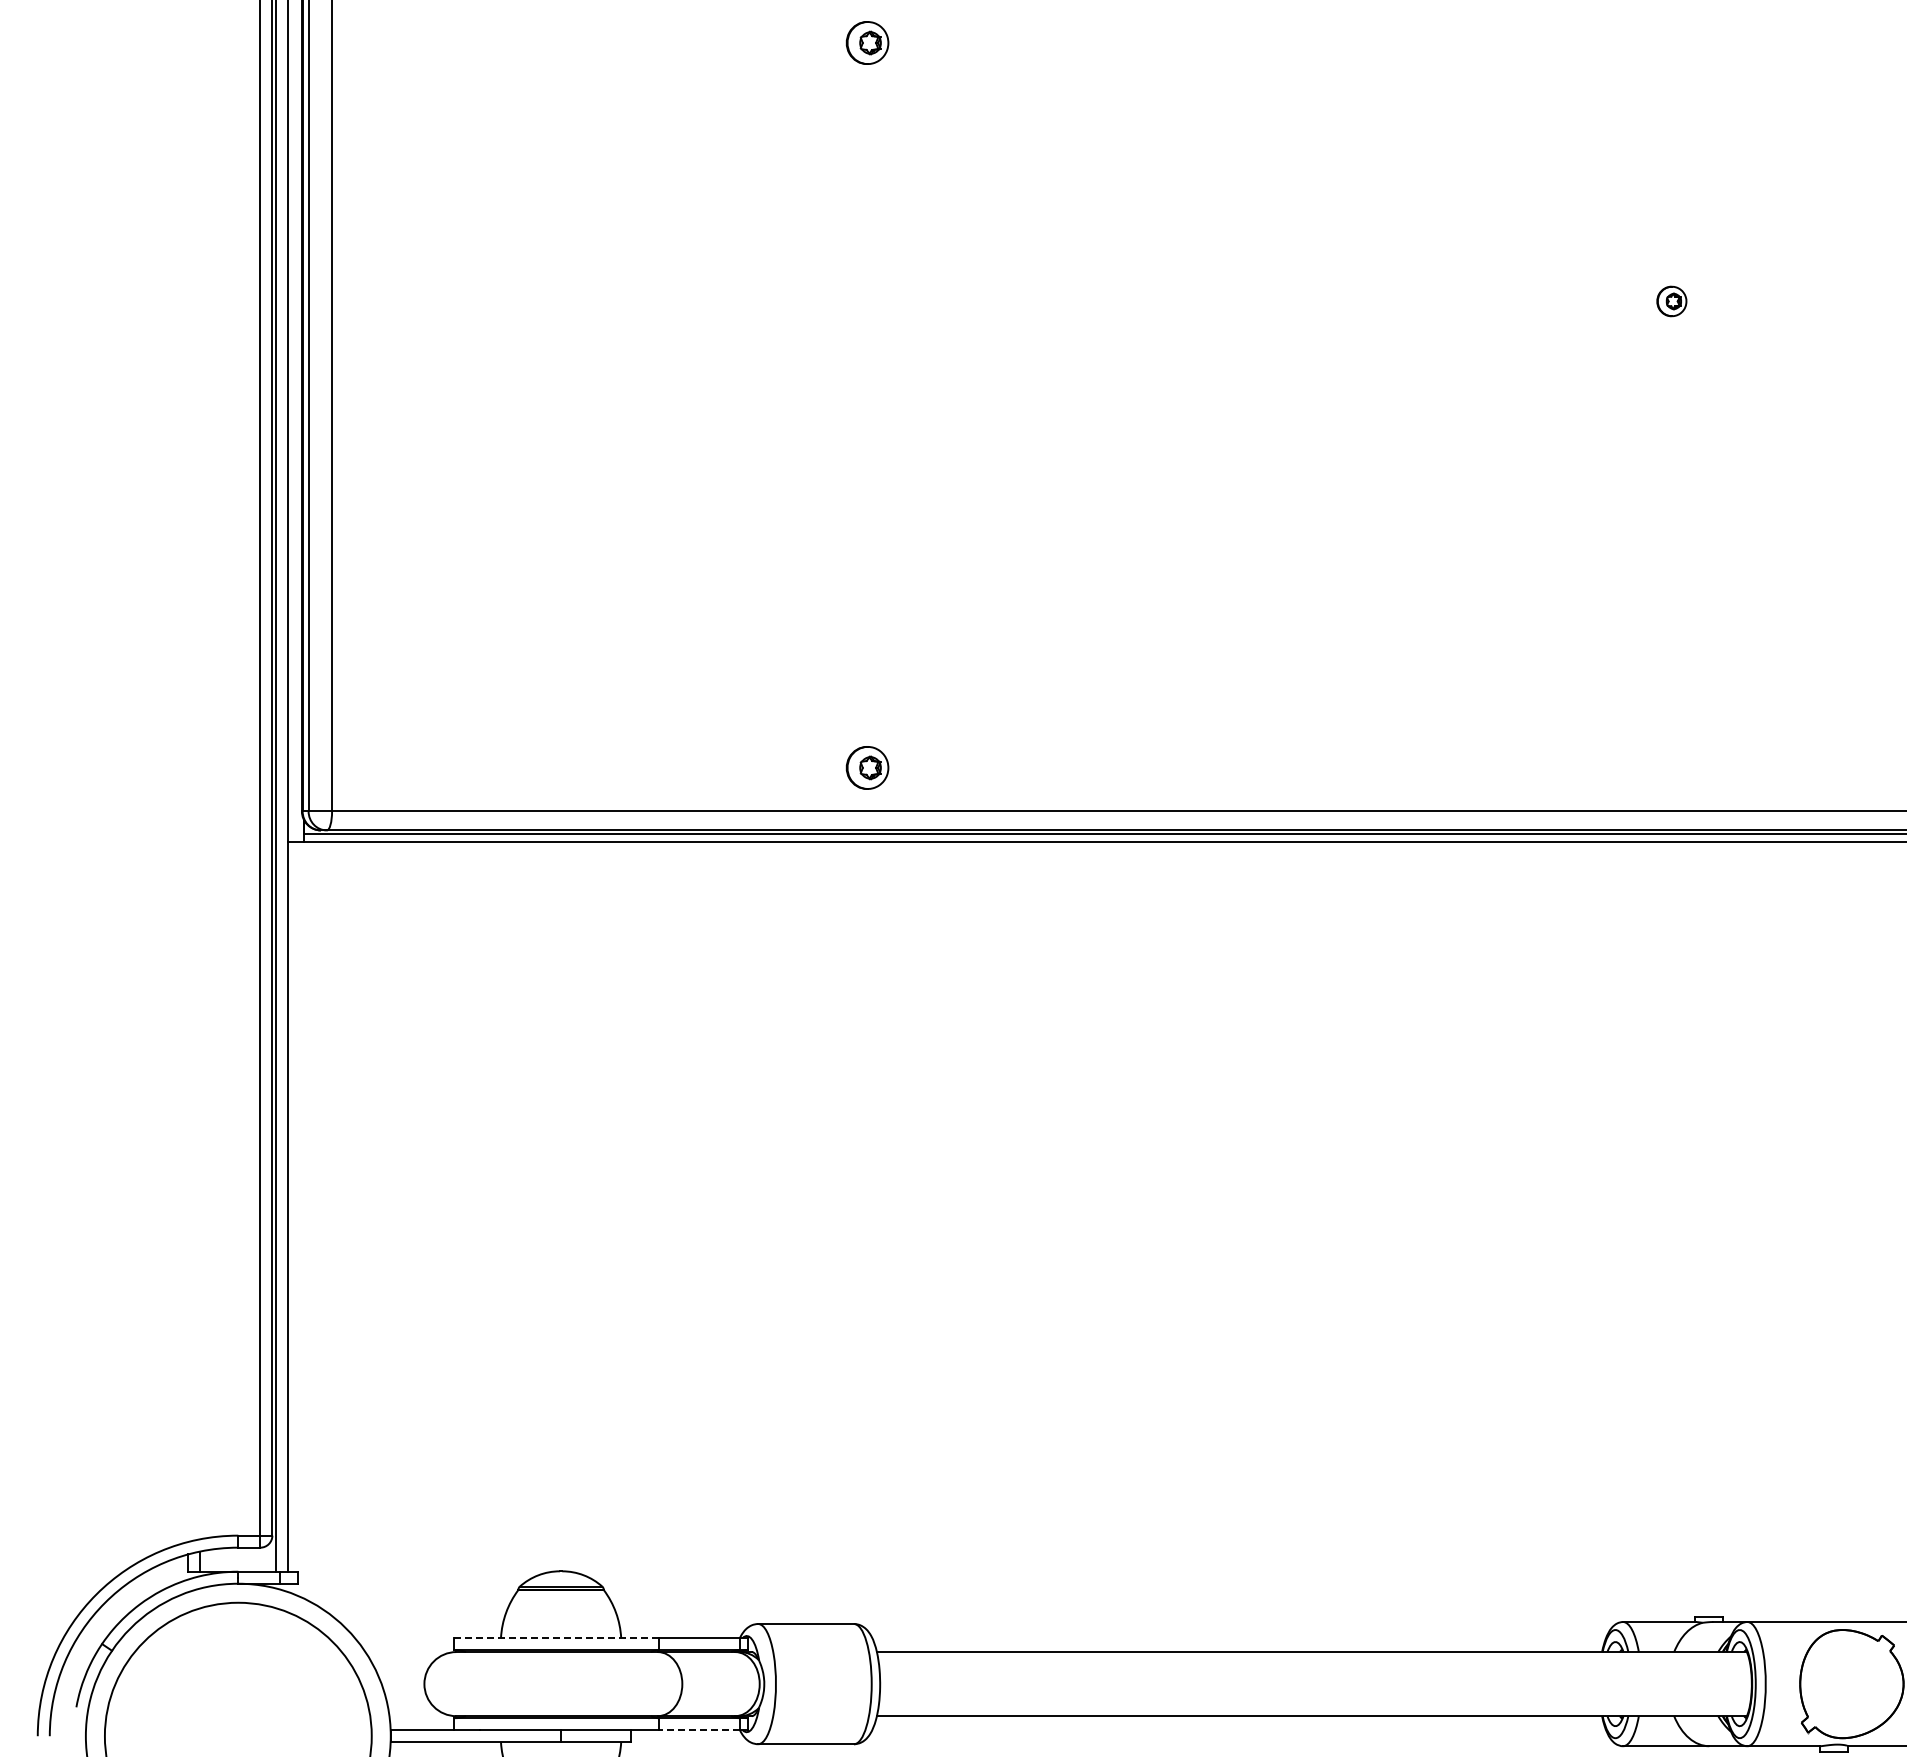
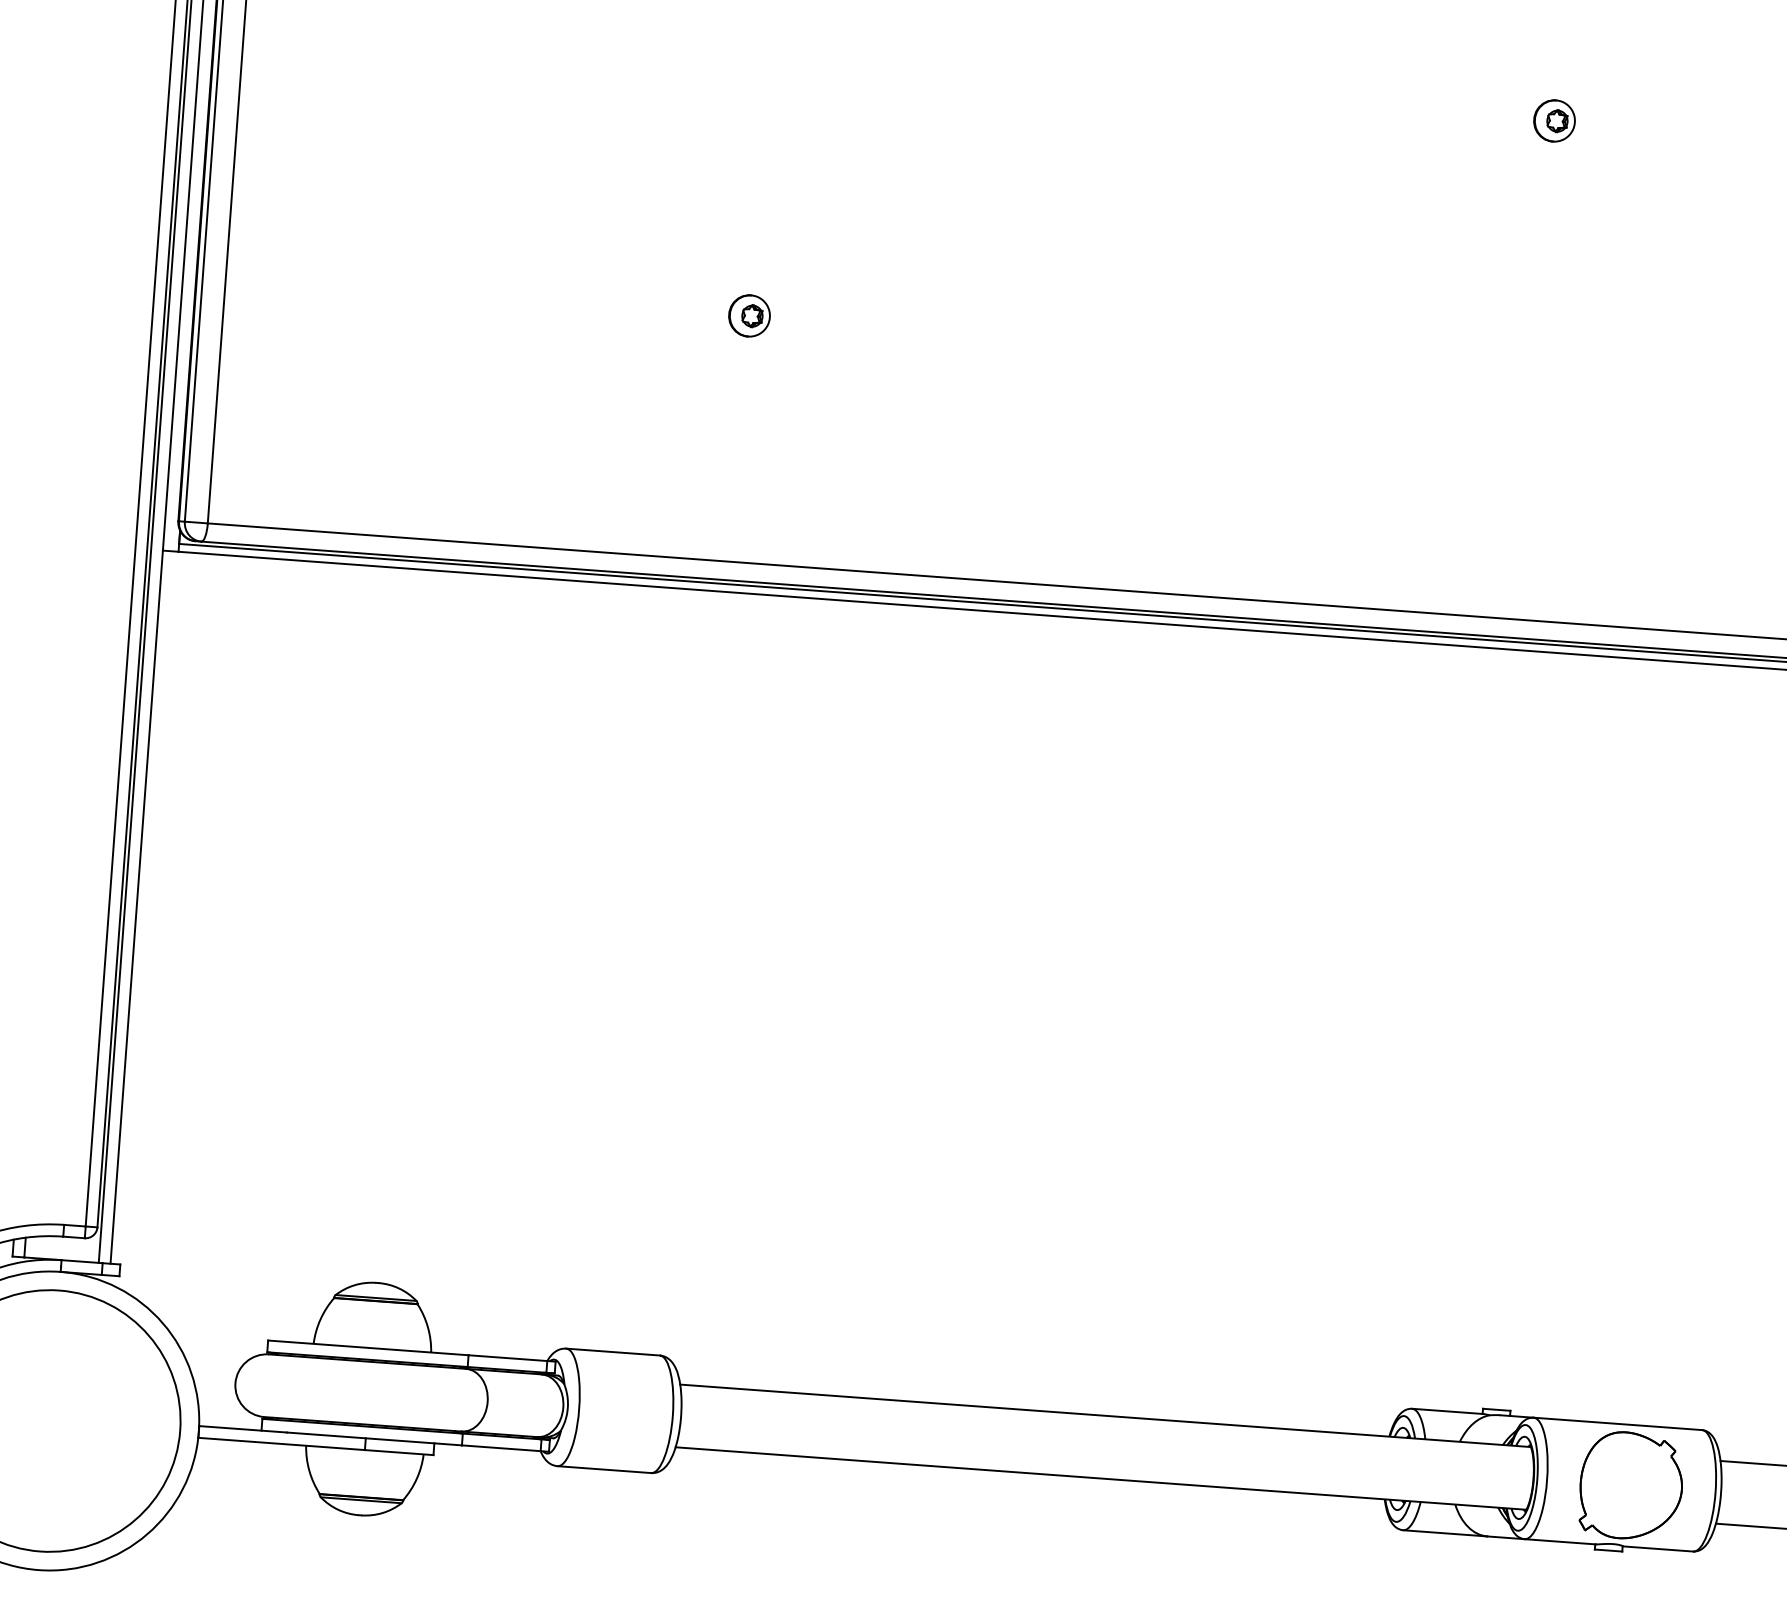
part: (1671, 301) -> (1554, 120), size x1.43
part: (867, 767) -> (749, 315), moved
line: (556, 1638) -> (367, 1348), dashed -> solid
line: (699, 1730) -> (501, 1448), dashed -> solid

